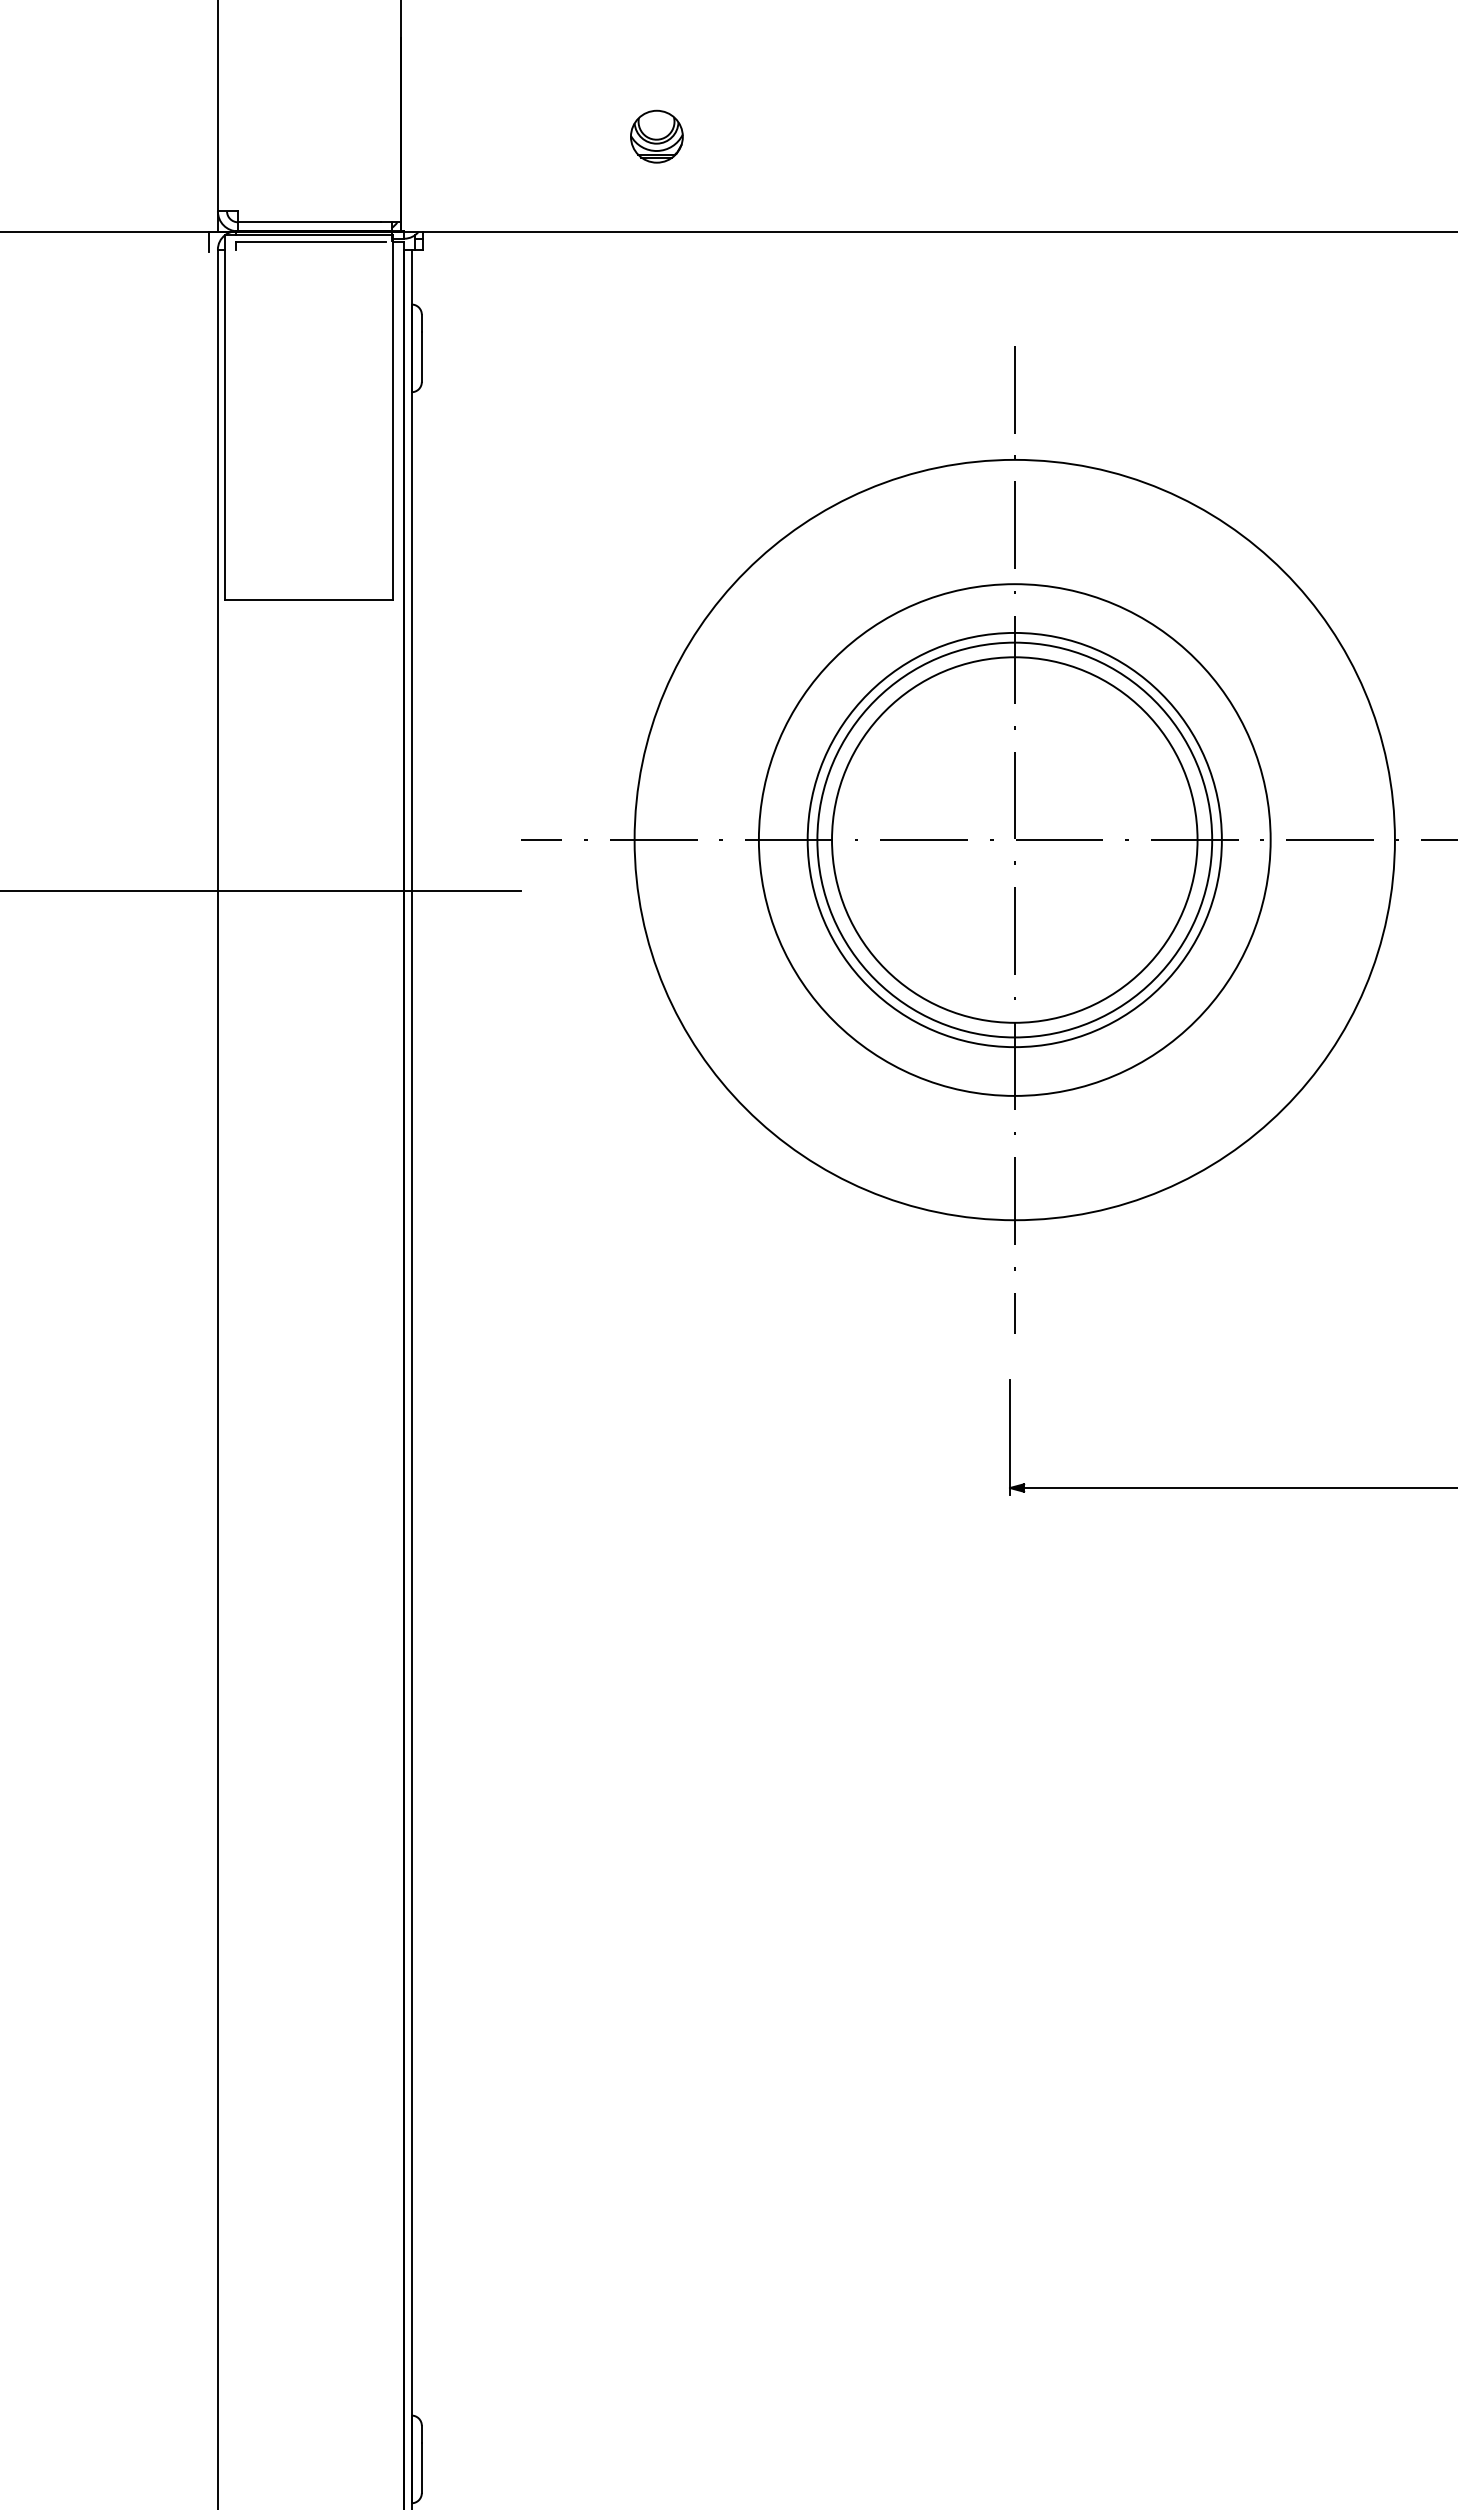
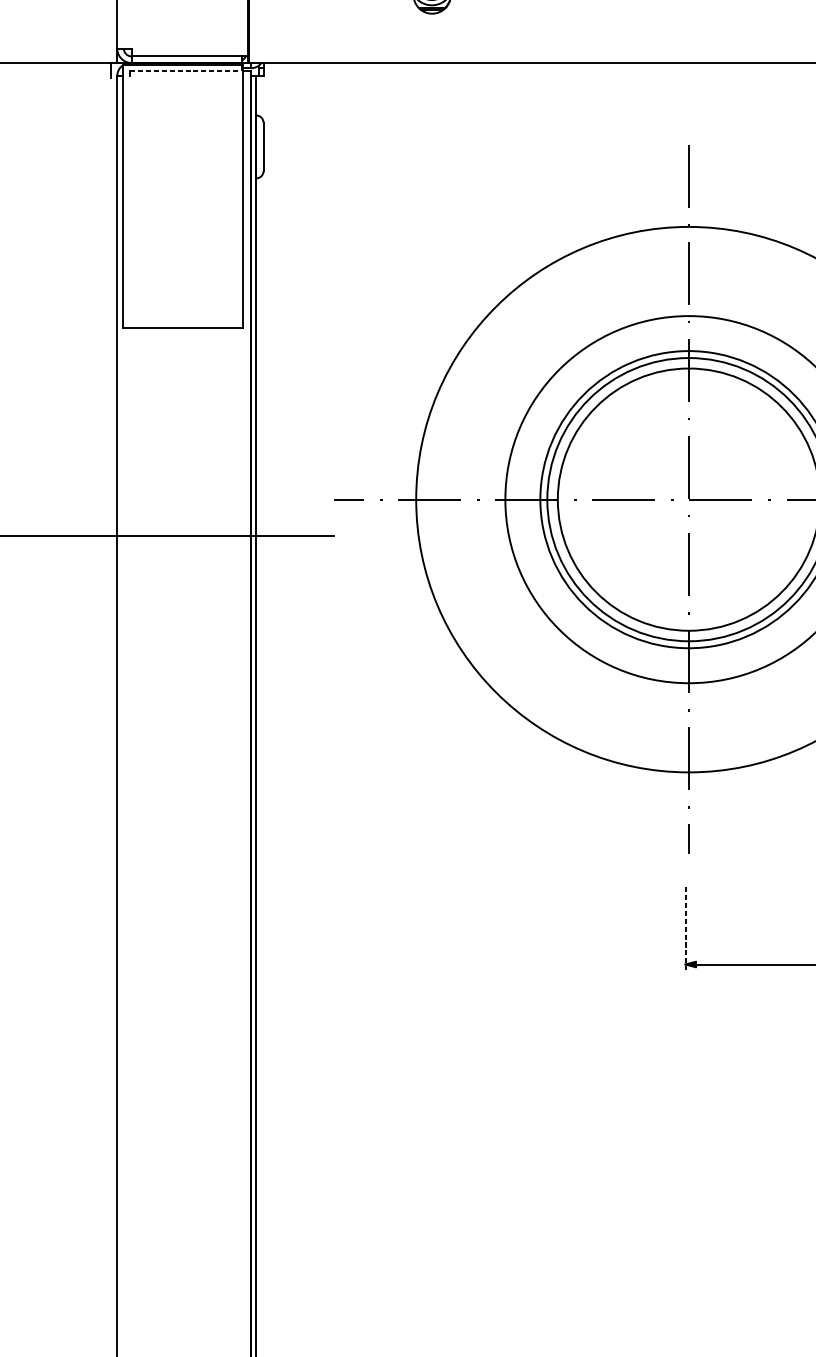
line: (311, 242) -> (184, 70), solid -> dashed
line: (1010, 1437) -> (685, 928), solid -> dashed

